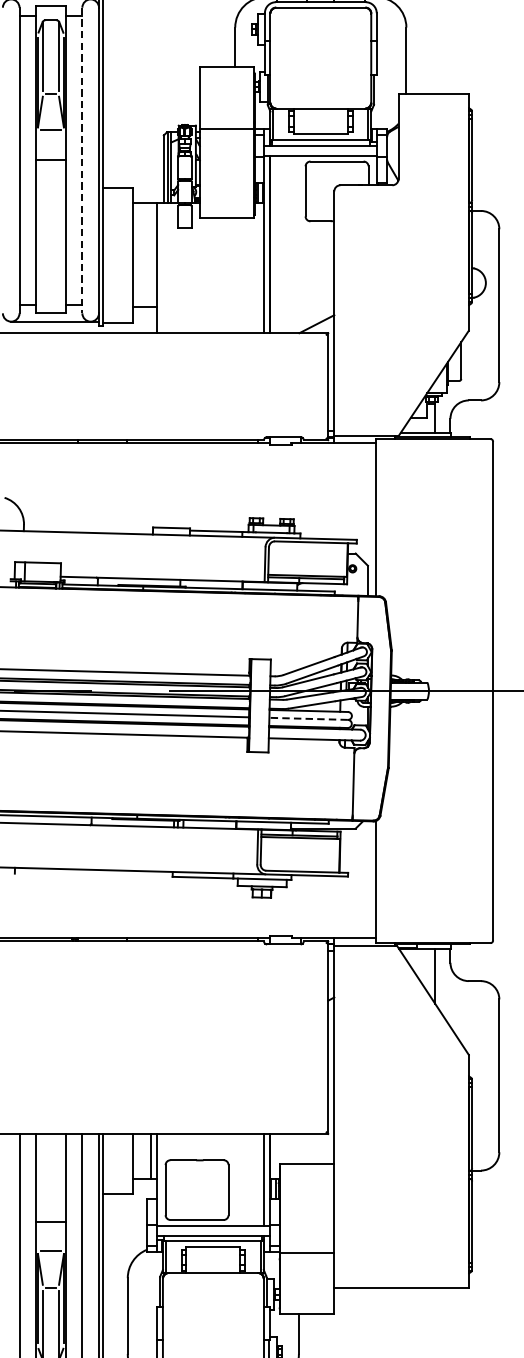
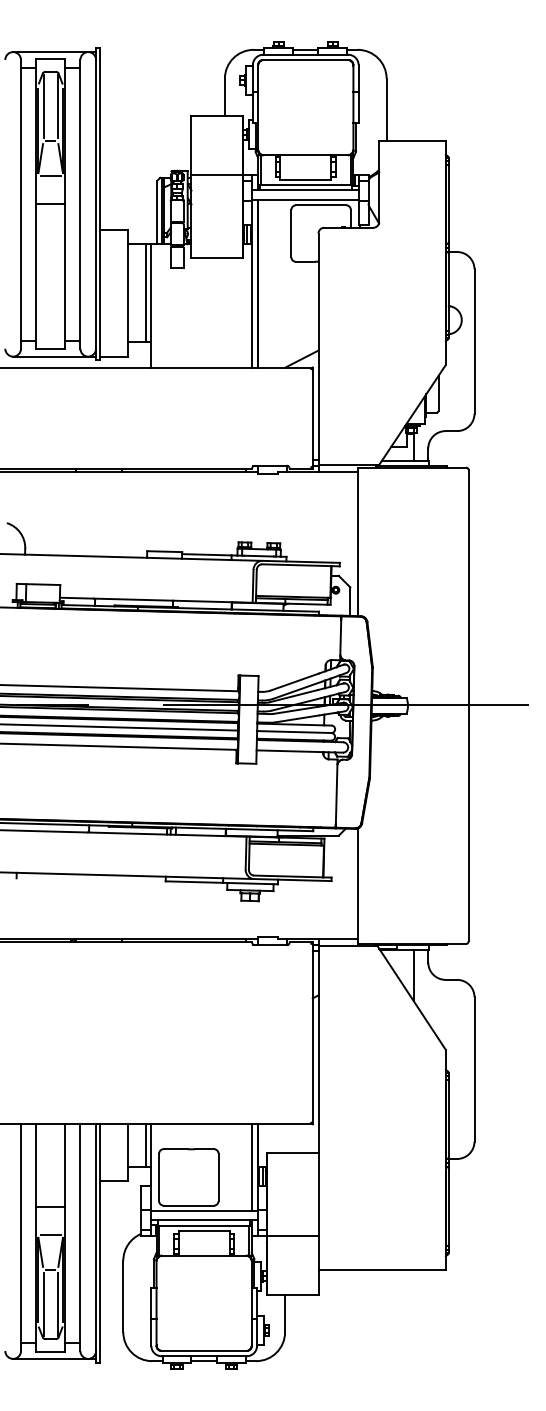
line: (82, 160) -> (80, 204), dashed -> solid
line: (151, 254) -> (145, 293), added
line: (307, 719) -> (293, 732), dashed -> solid

